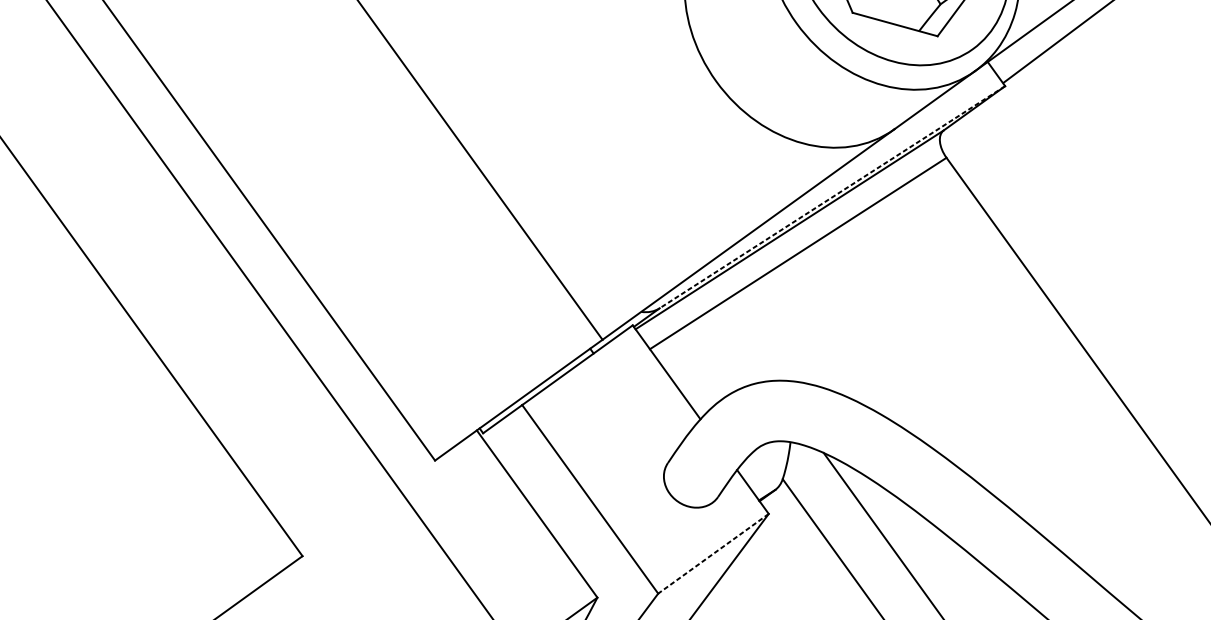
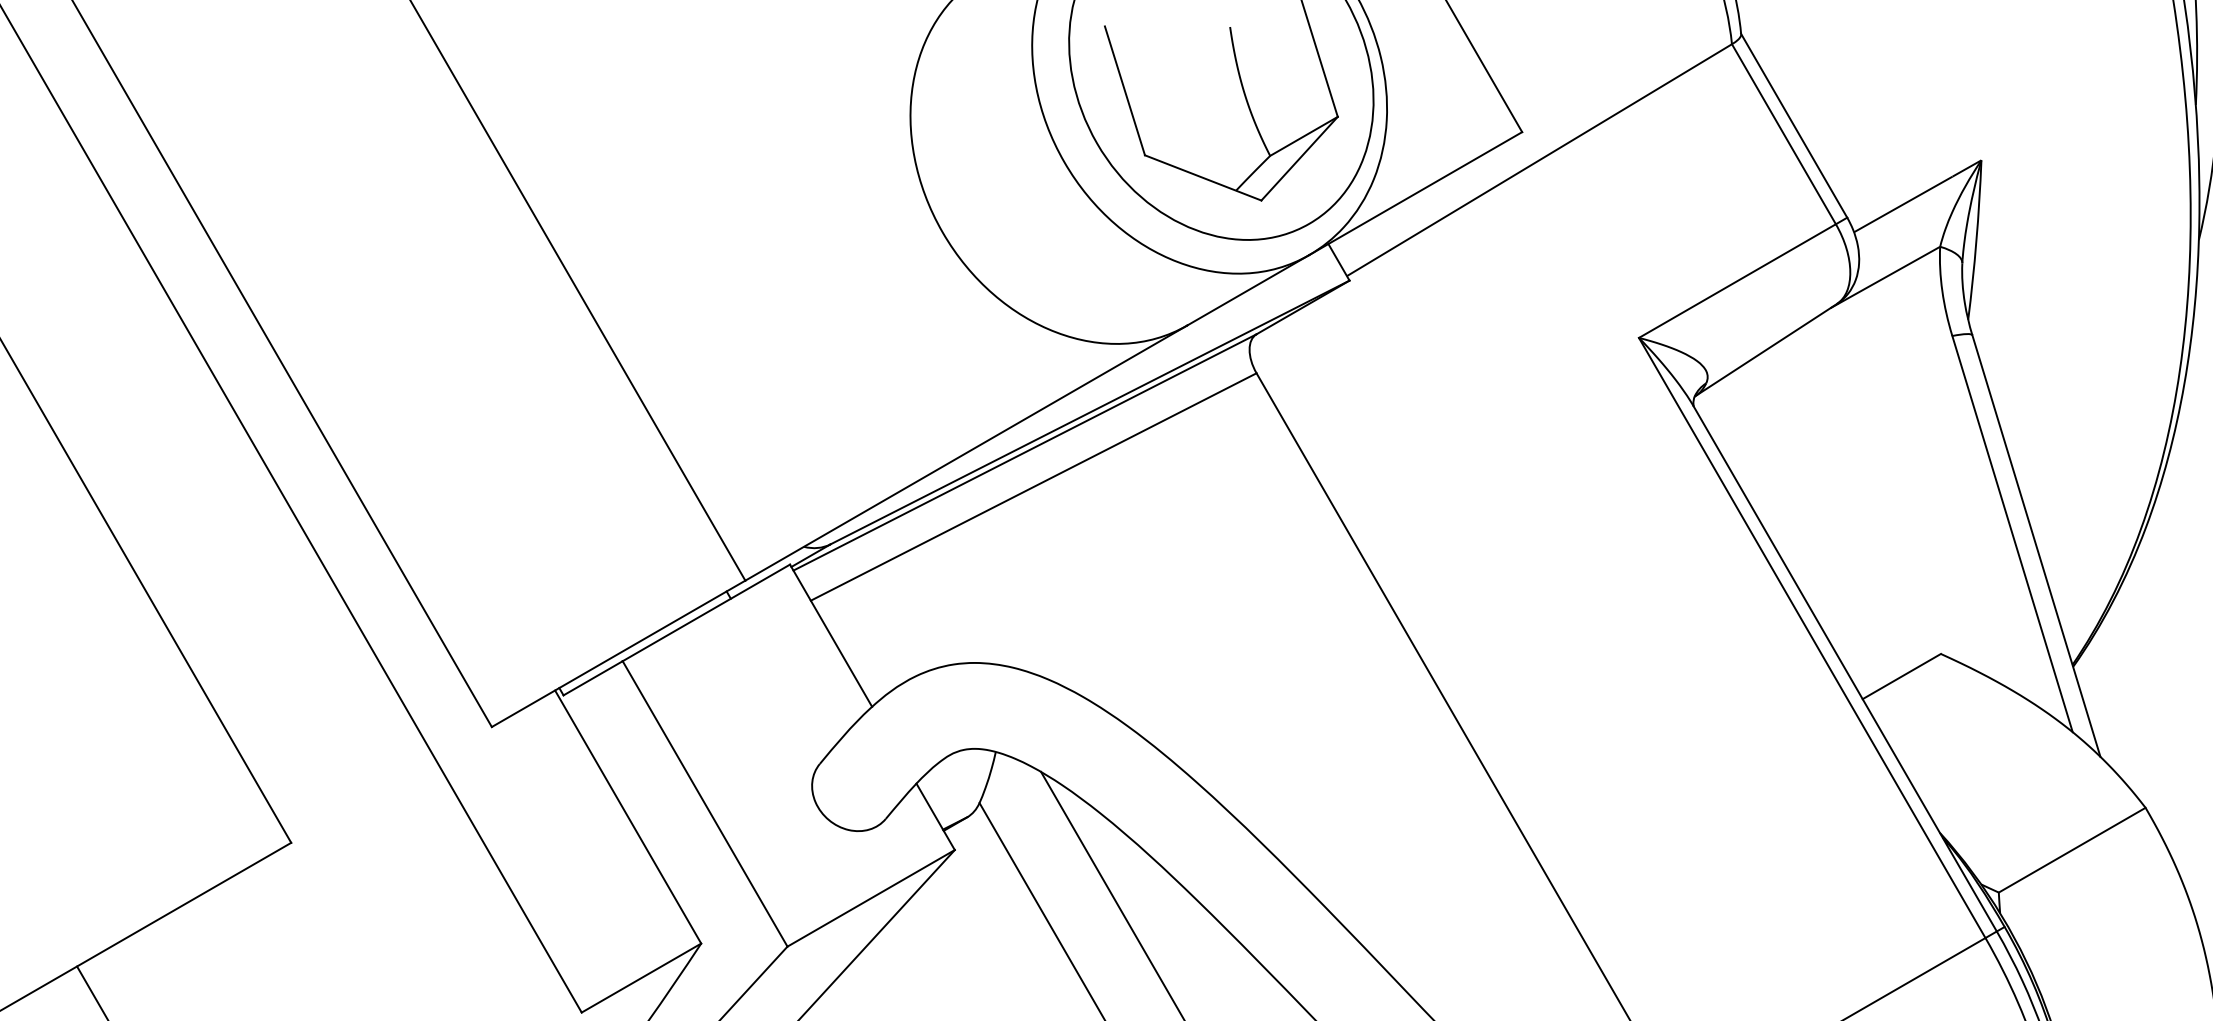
line: (832, 197) -> (1089, 412), dashed -> solid
line: (713, 553) -> (871, 898), dashed -> solid

